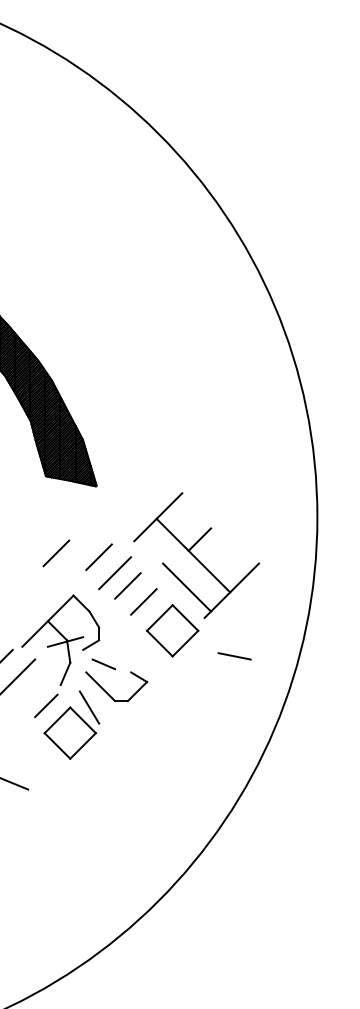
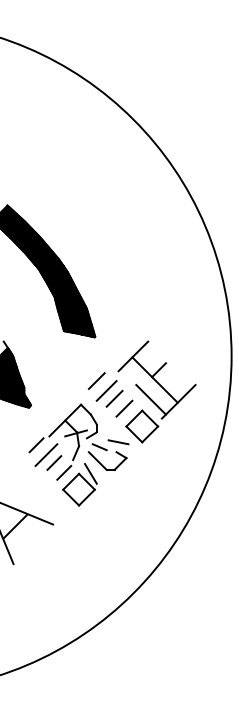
line: (56, 553) -> (70, 378), removed
line: (234, 656) -> (118, 442), moved
line: (30, 689) -> (54, 462), added

